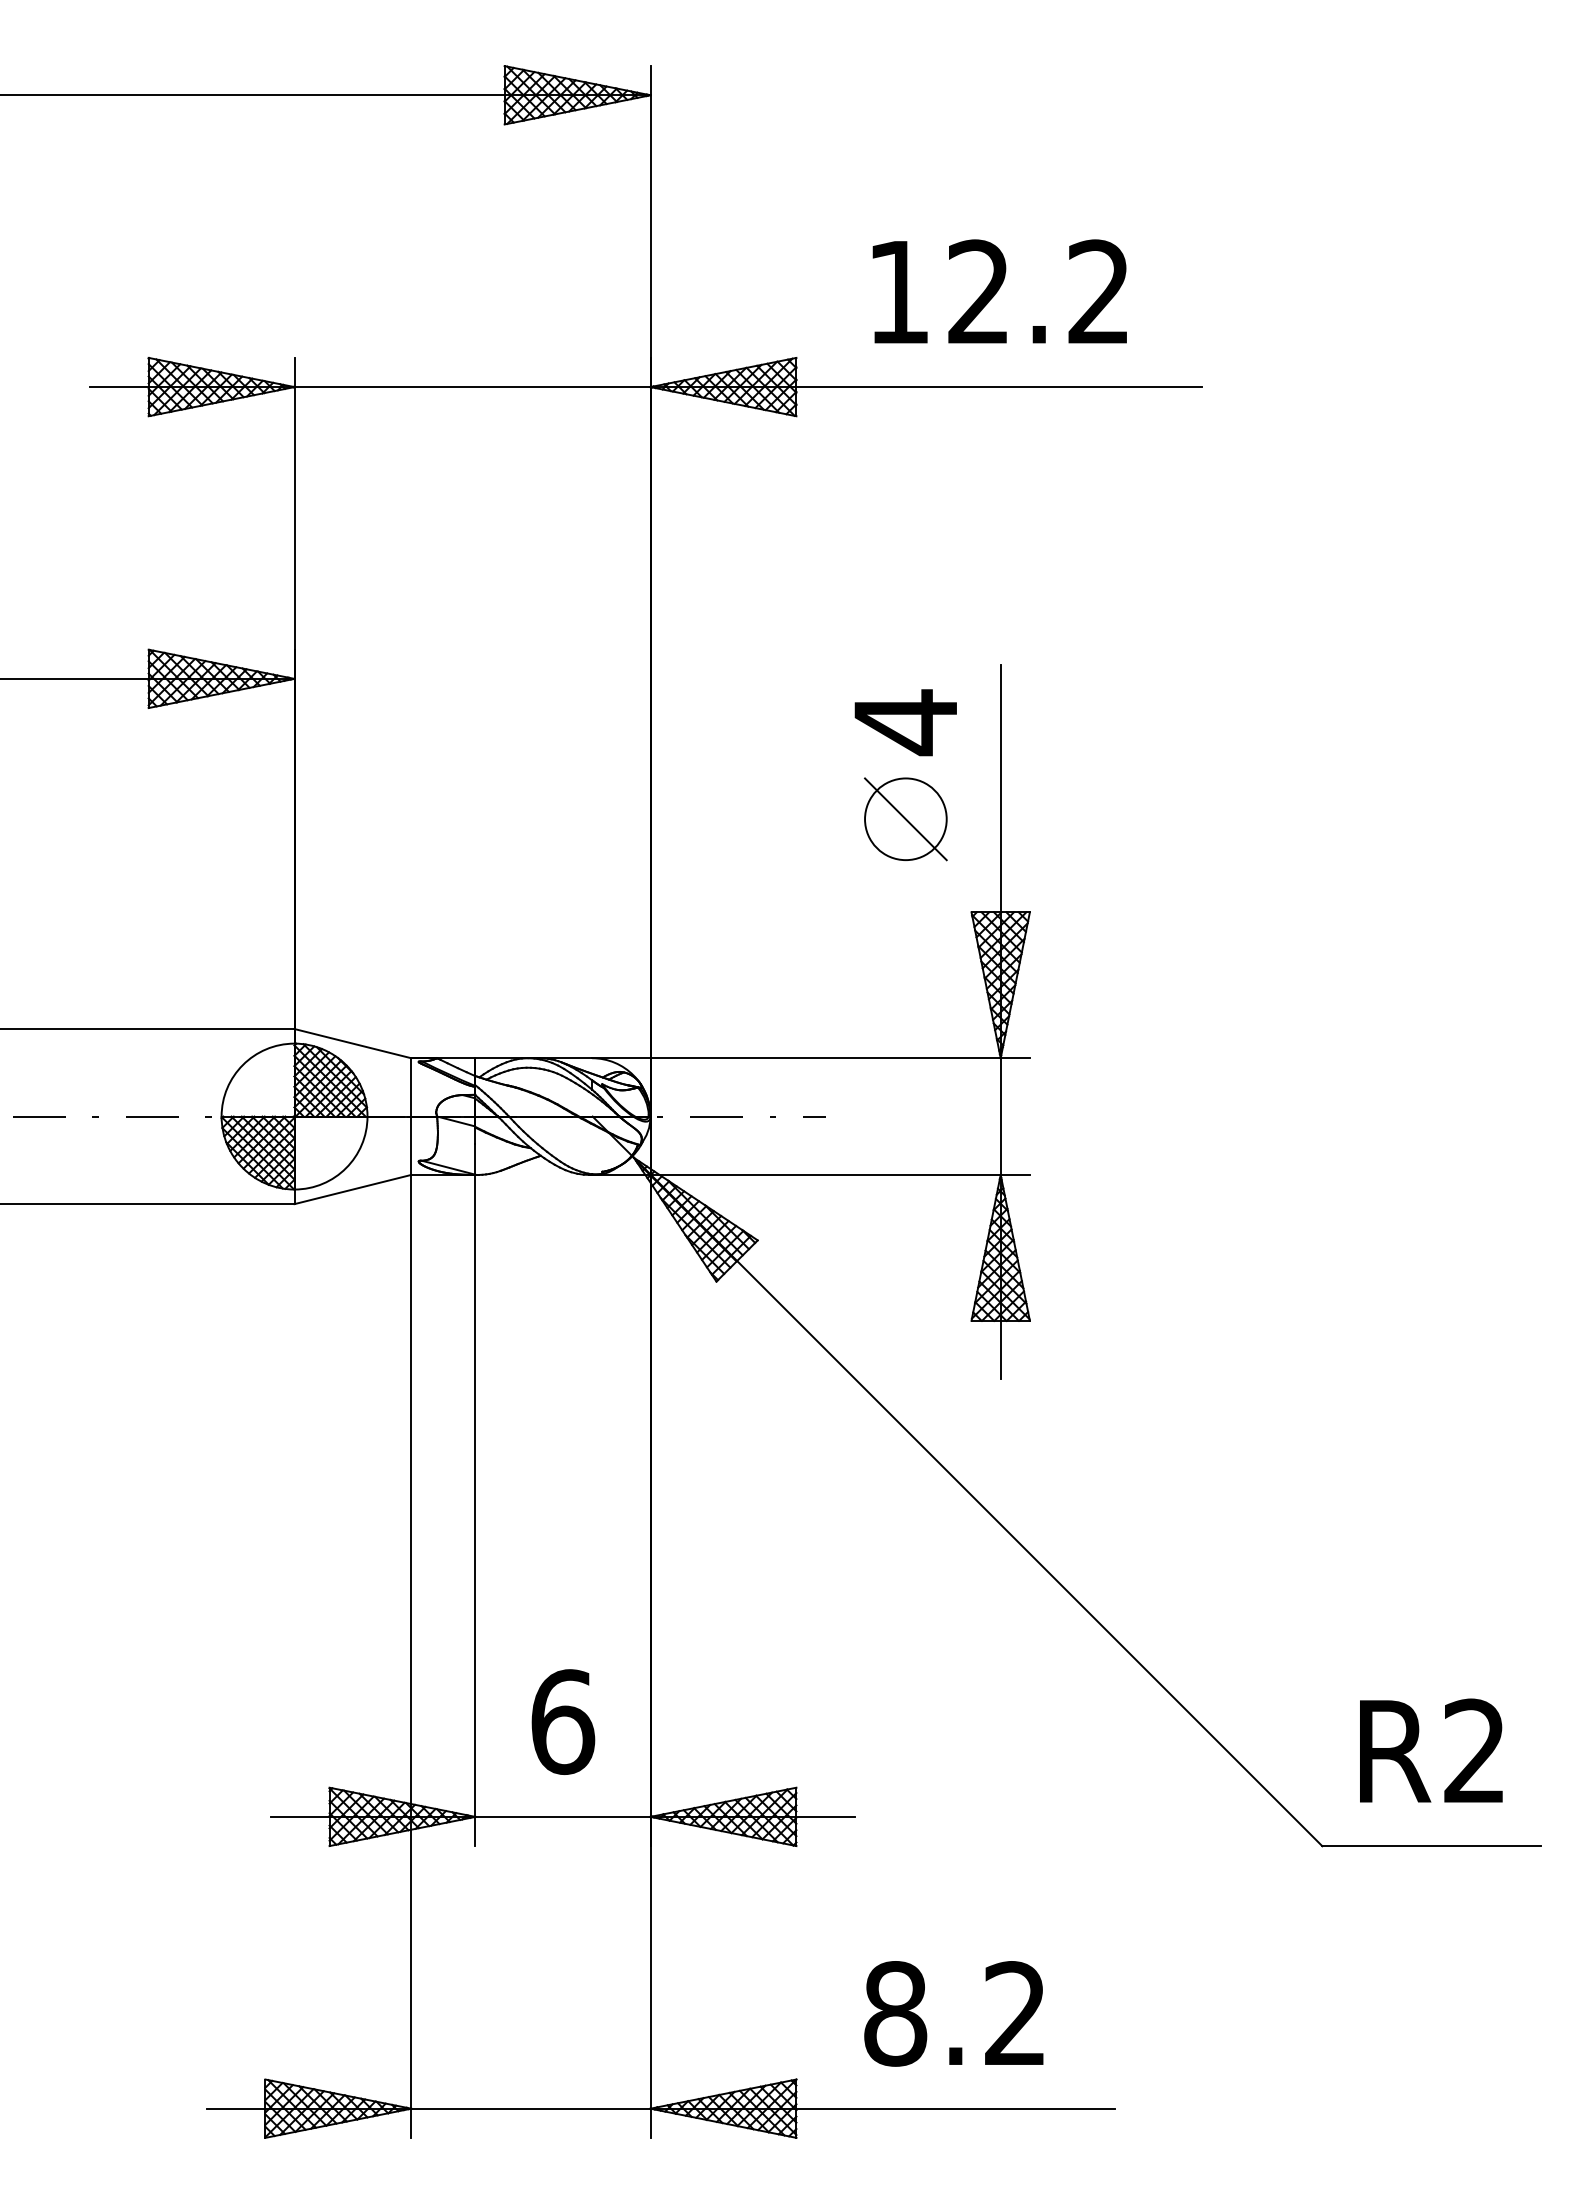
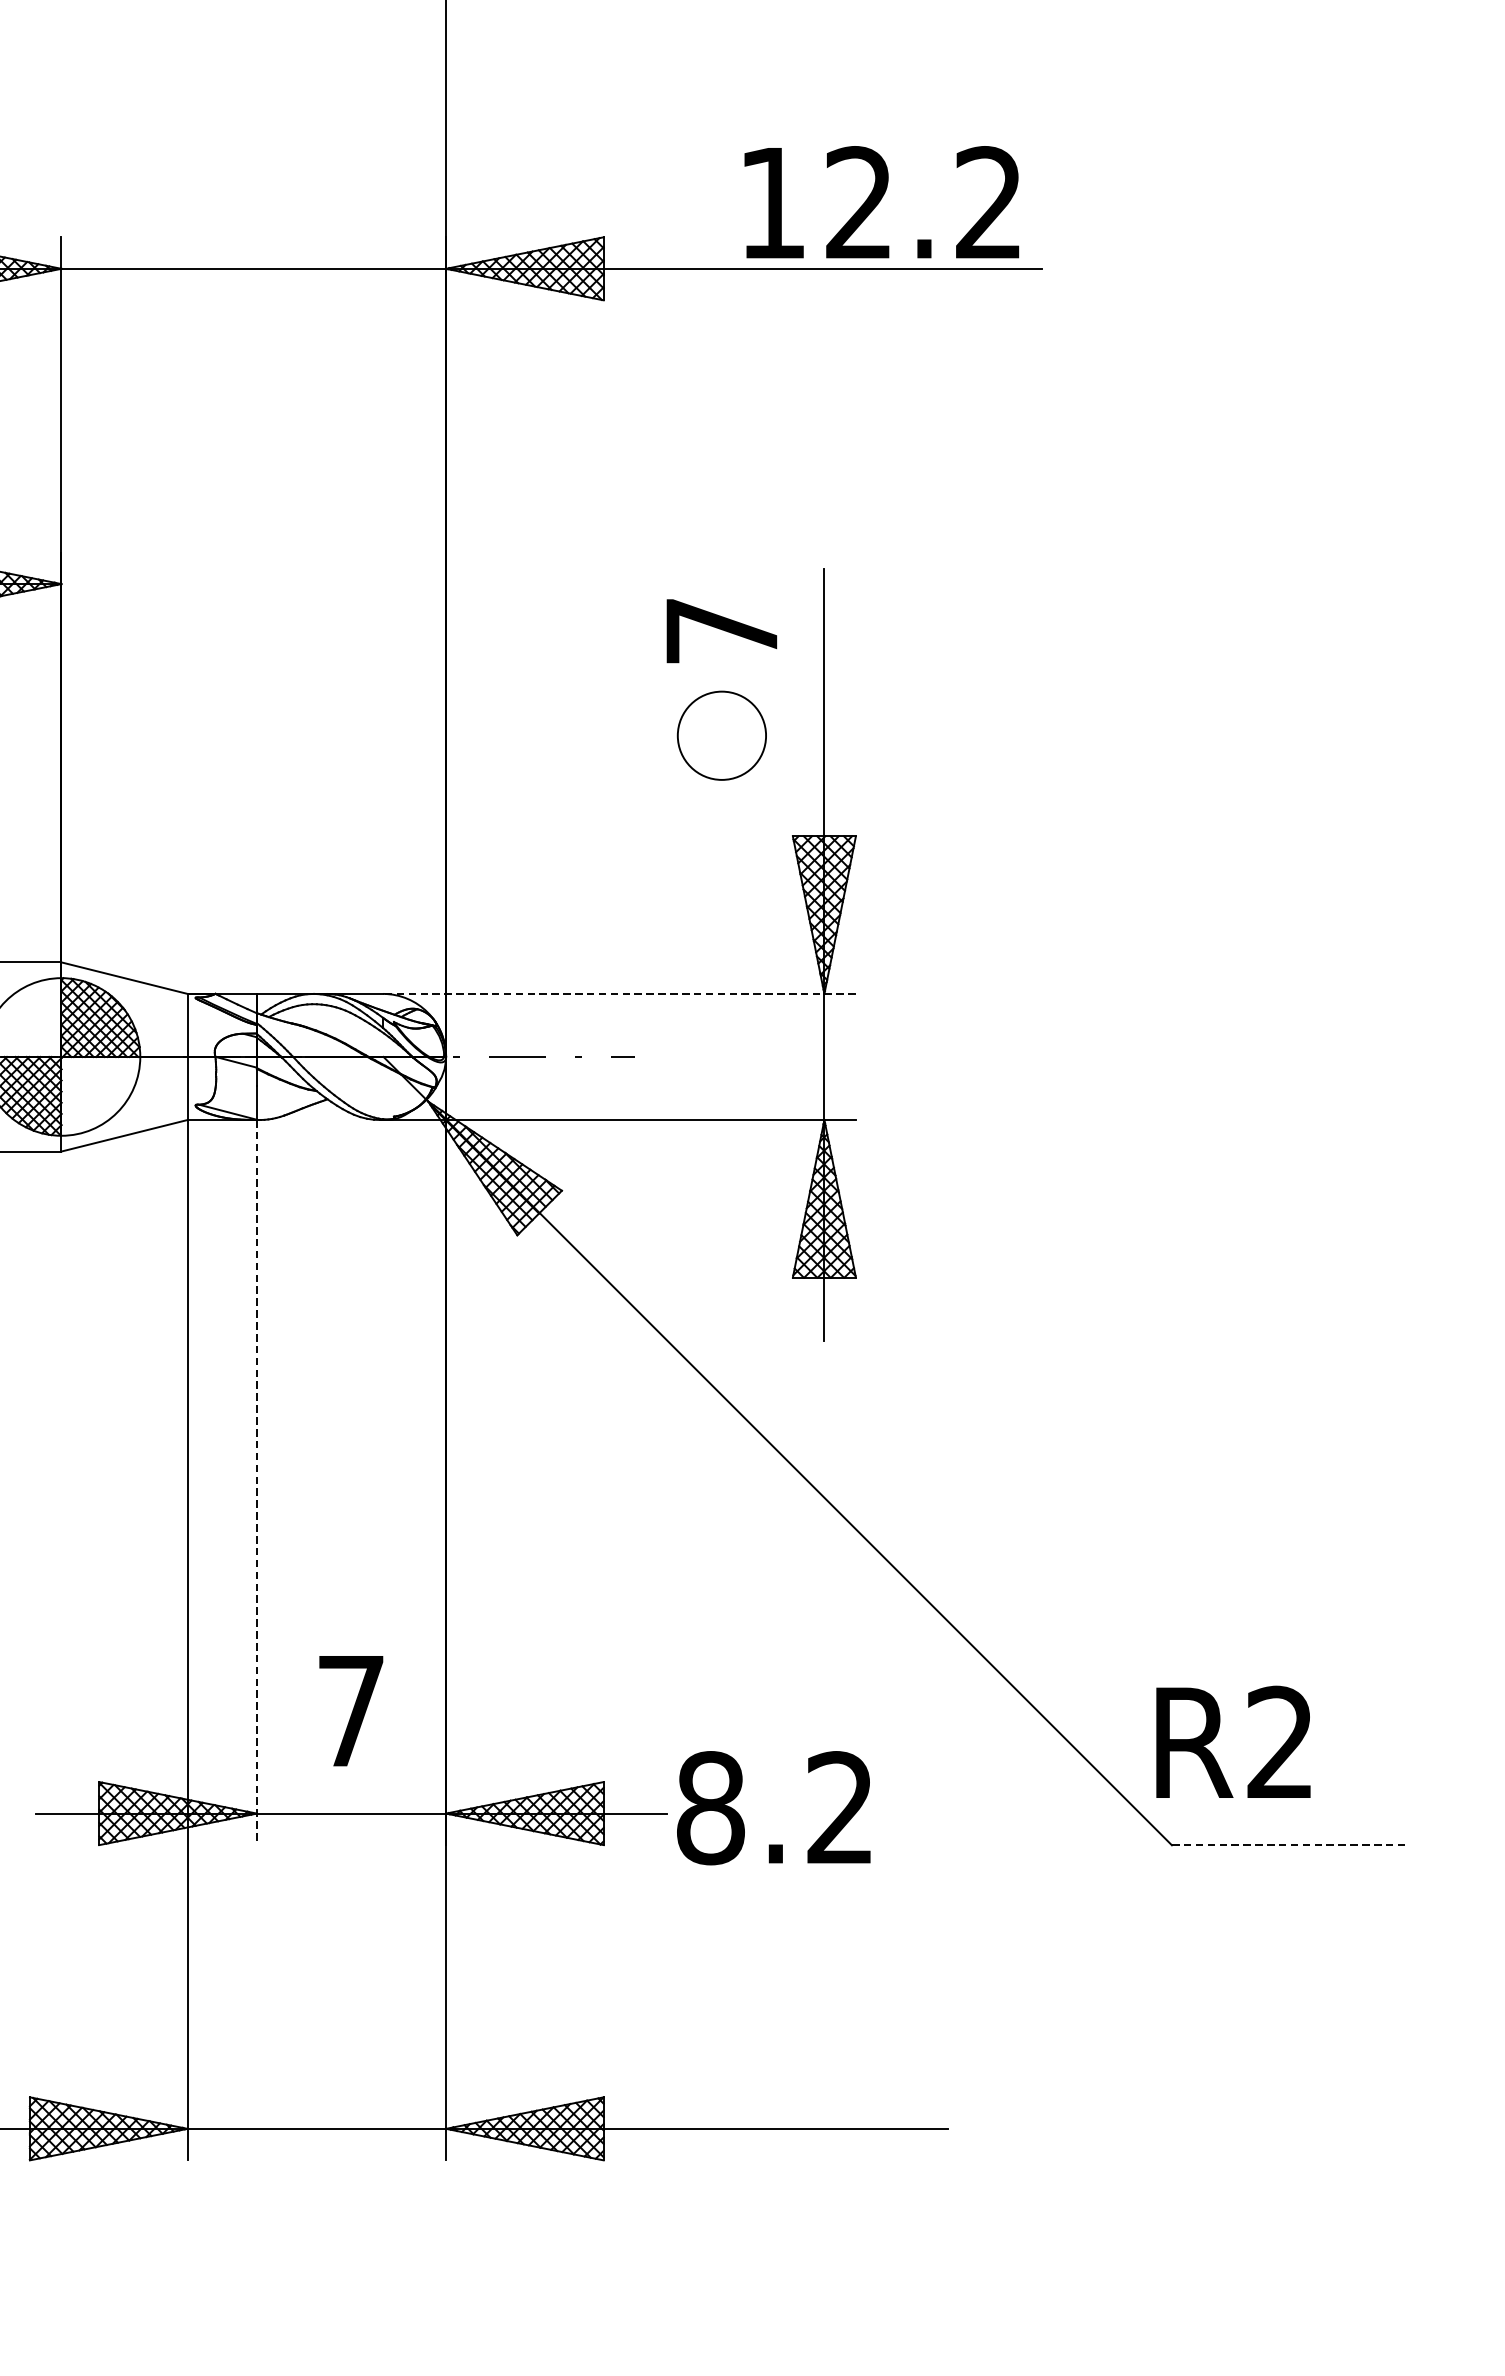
text: (999, 291) -> (881, 202), moved
text: (905, 722) -> (721, 631), 4 -> 7
line: (905, 819) -> (721, 736), removed
line: (811, 1058) -> (619, 994), solid -> dashed
line: (475, 1510) -> (256, 1482), solid -> dashed
text: (563, 1722) -> (352, 1711), 6 -> 7
text: (1431, 1750) -> (1233, 1741), moved
line: (1431, 1846) -> (1289, 1845), solid -> dashed
text: (953, 2013) -> (773, 1807), moved

